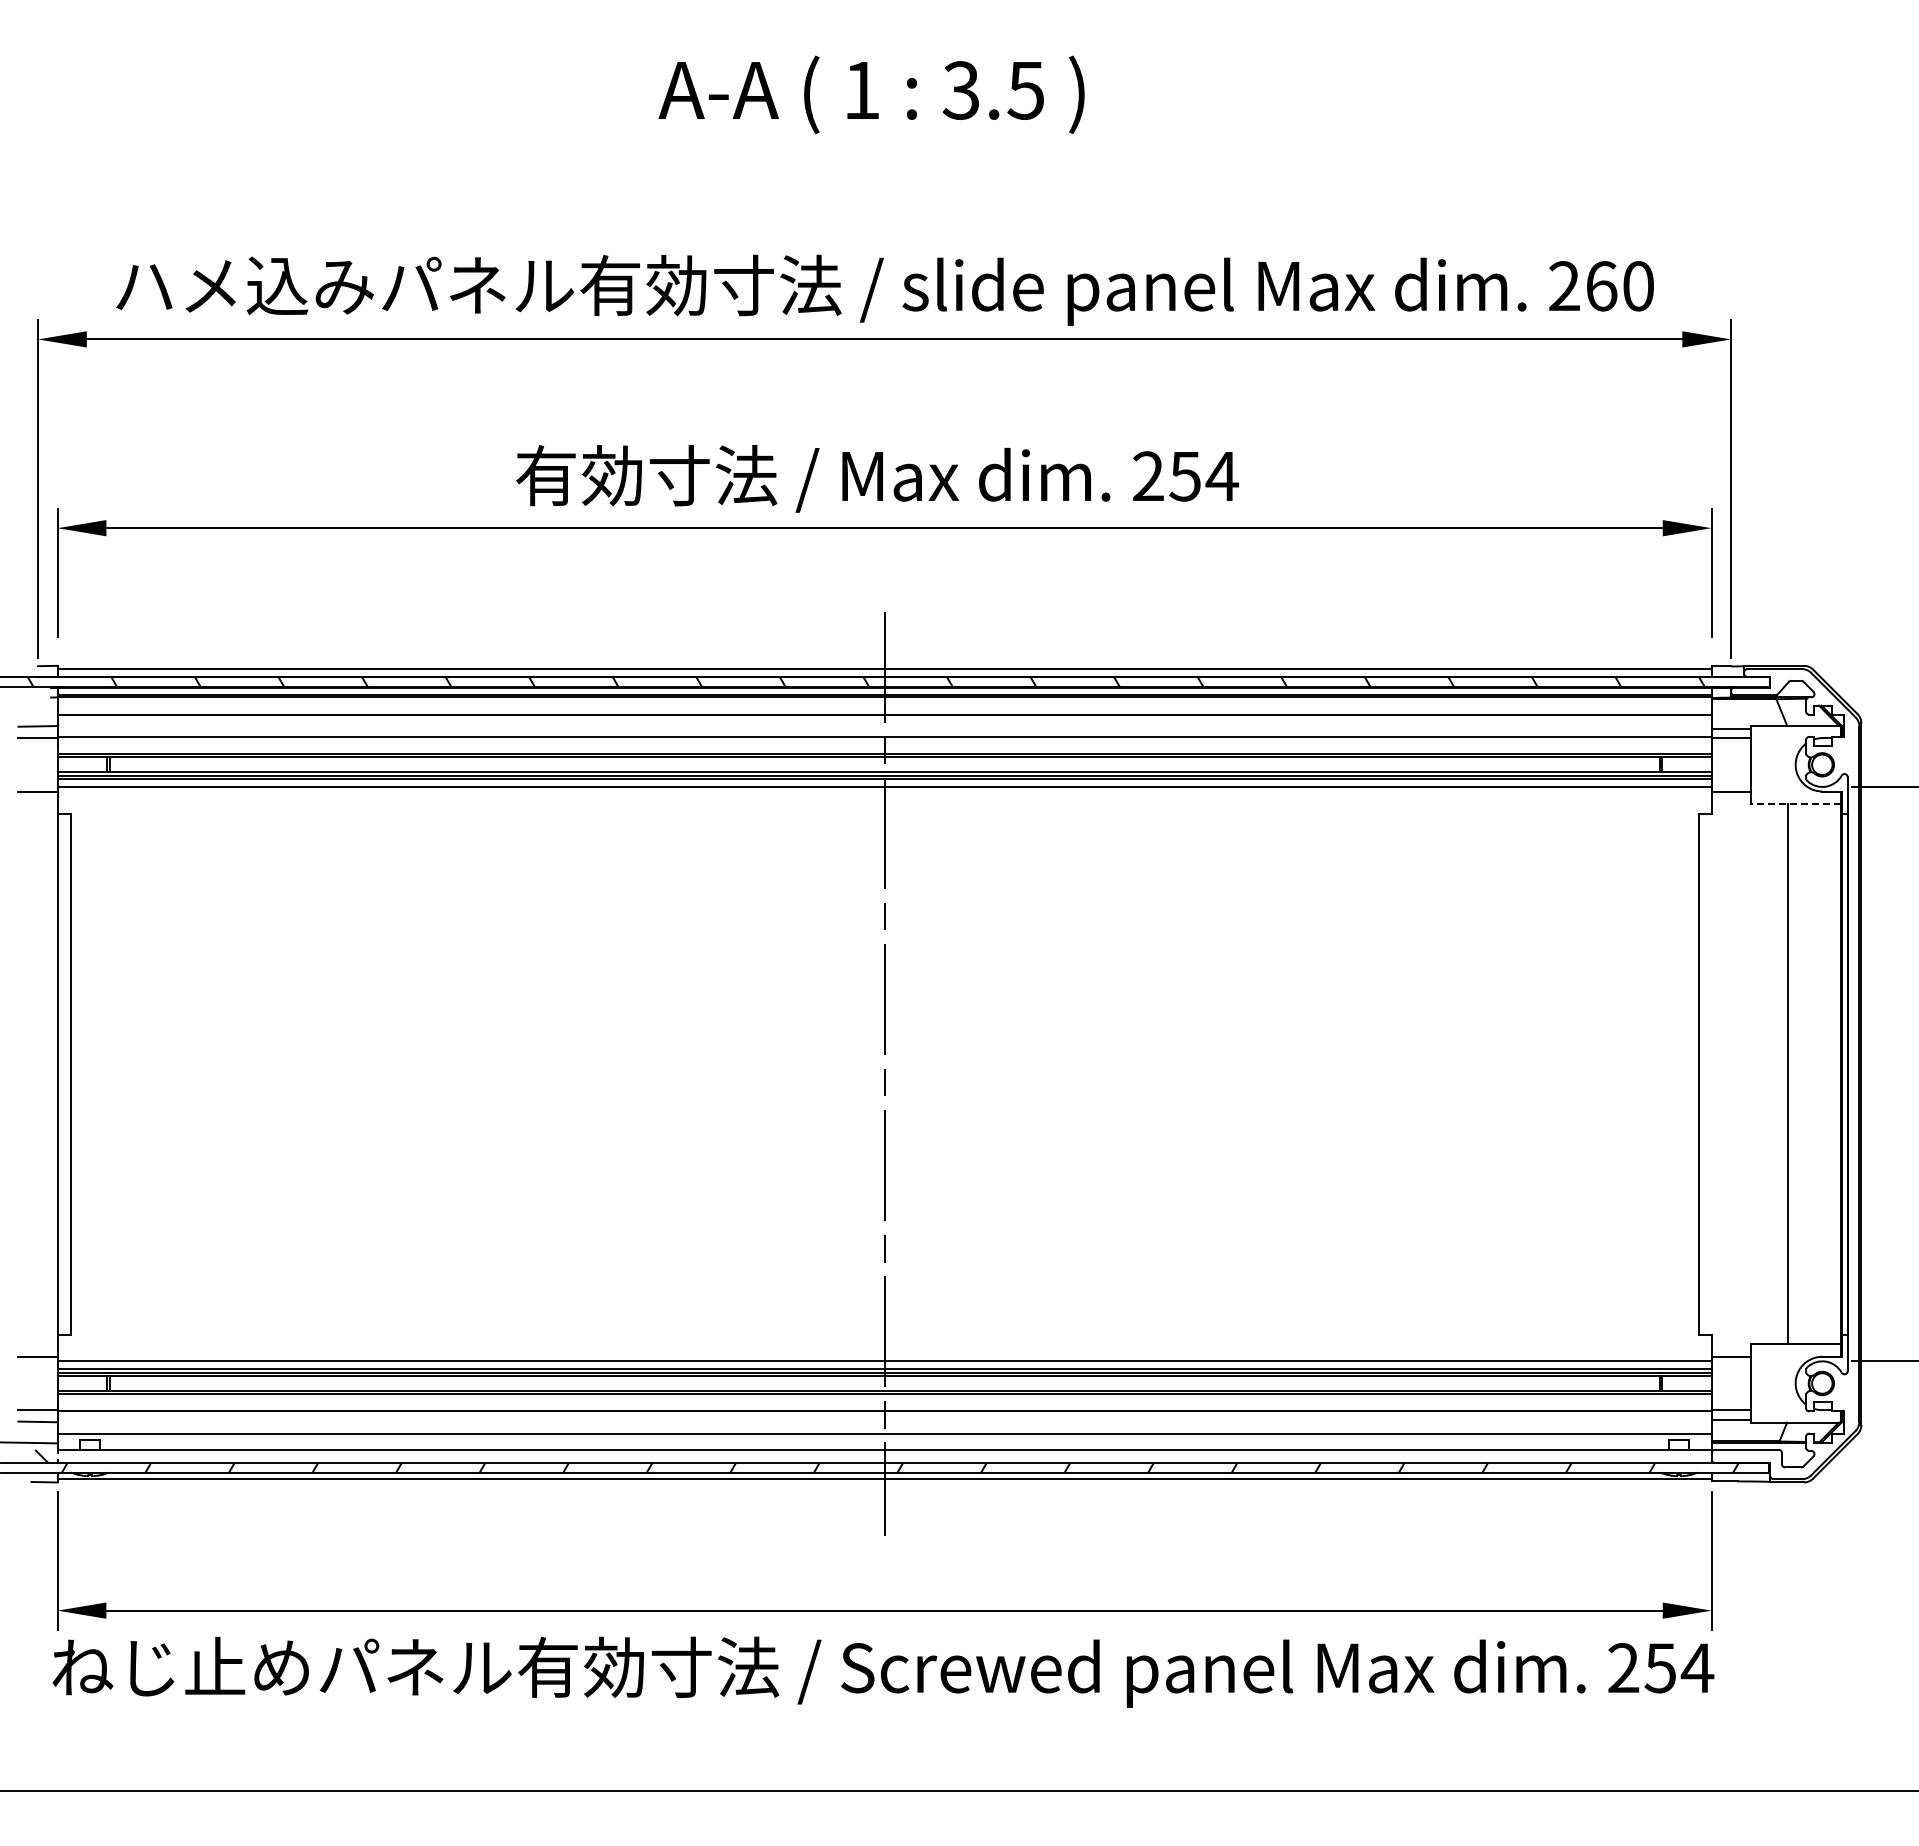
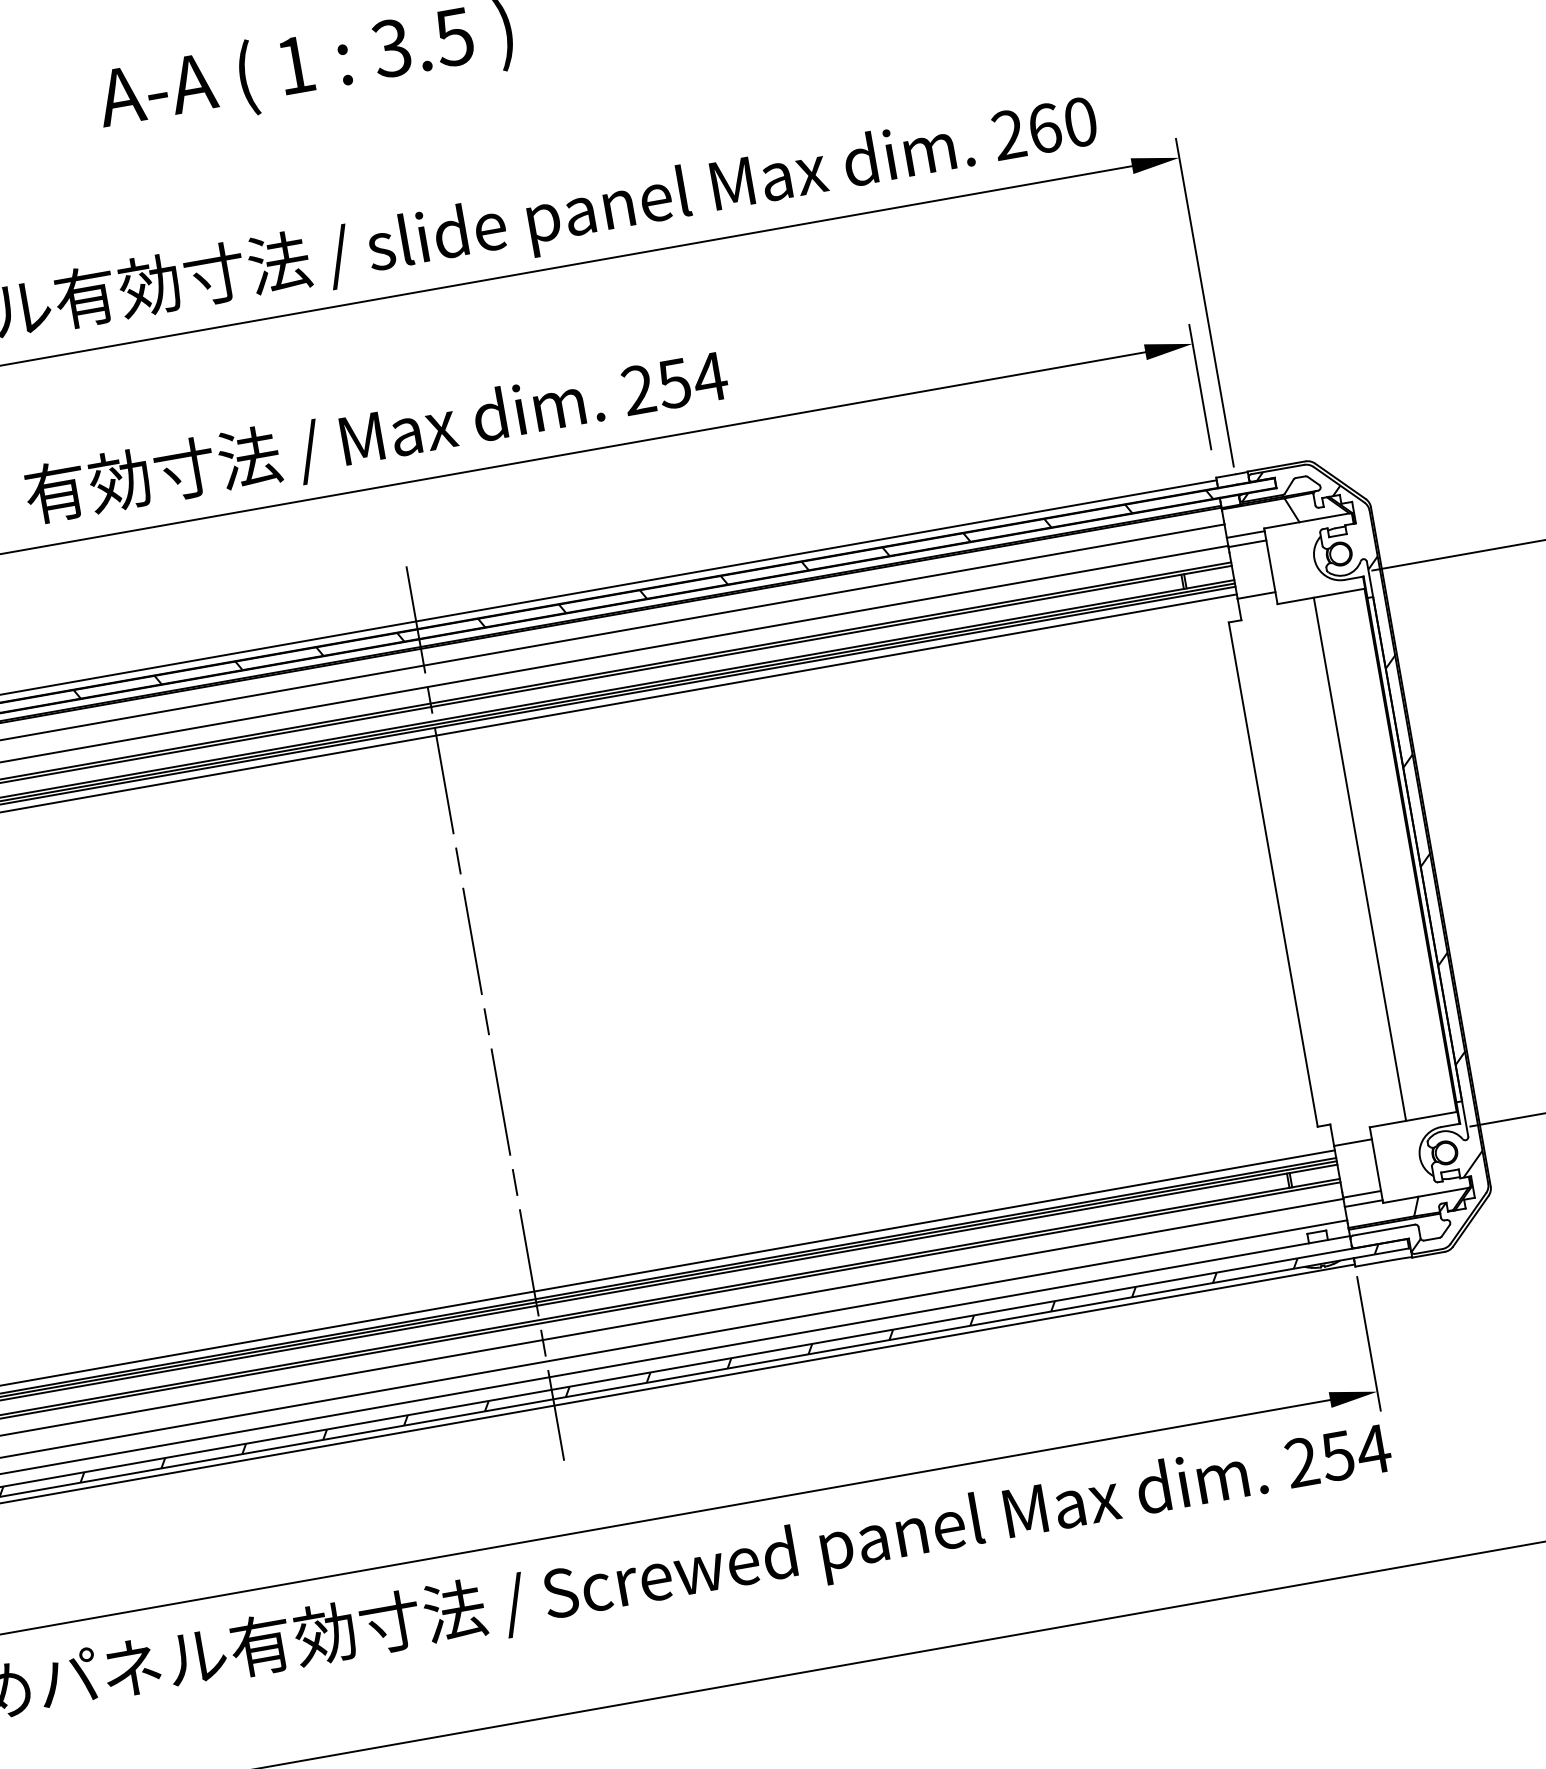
line: (1795, 803) -> (1320, 596), dashed -> solid
hatch: (1796, 1072) -> (1367, 856), added

